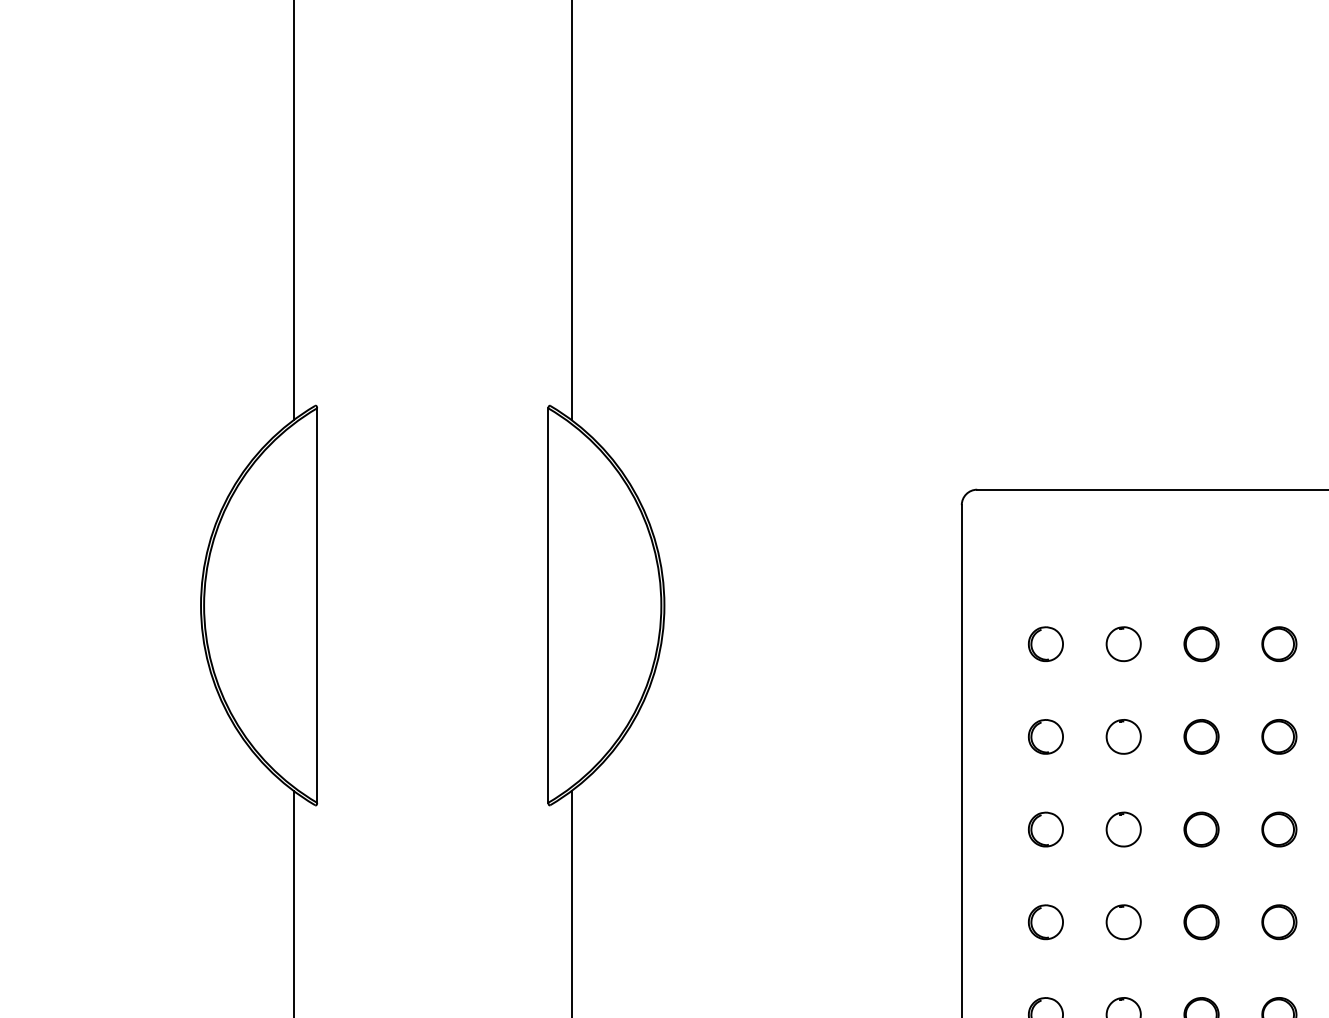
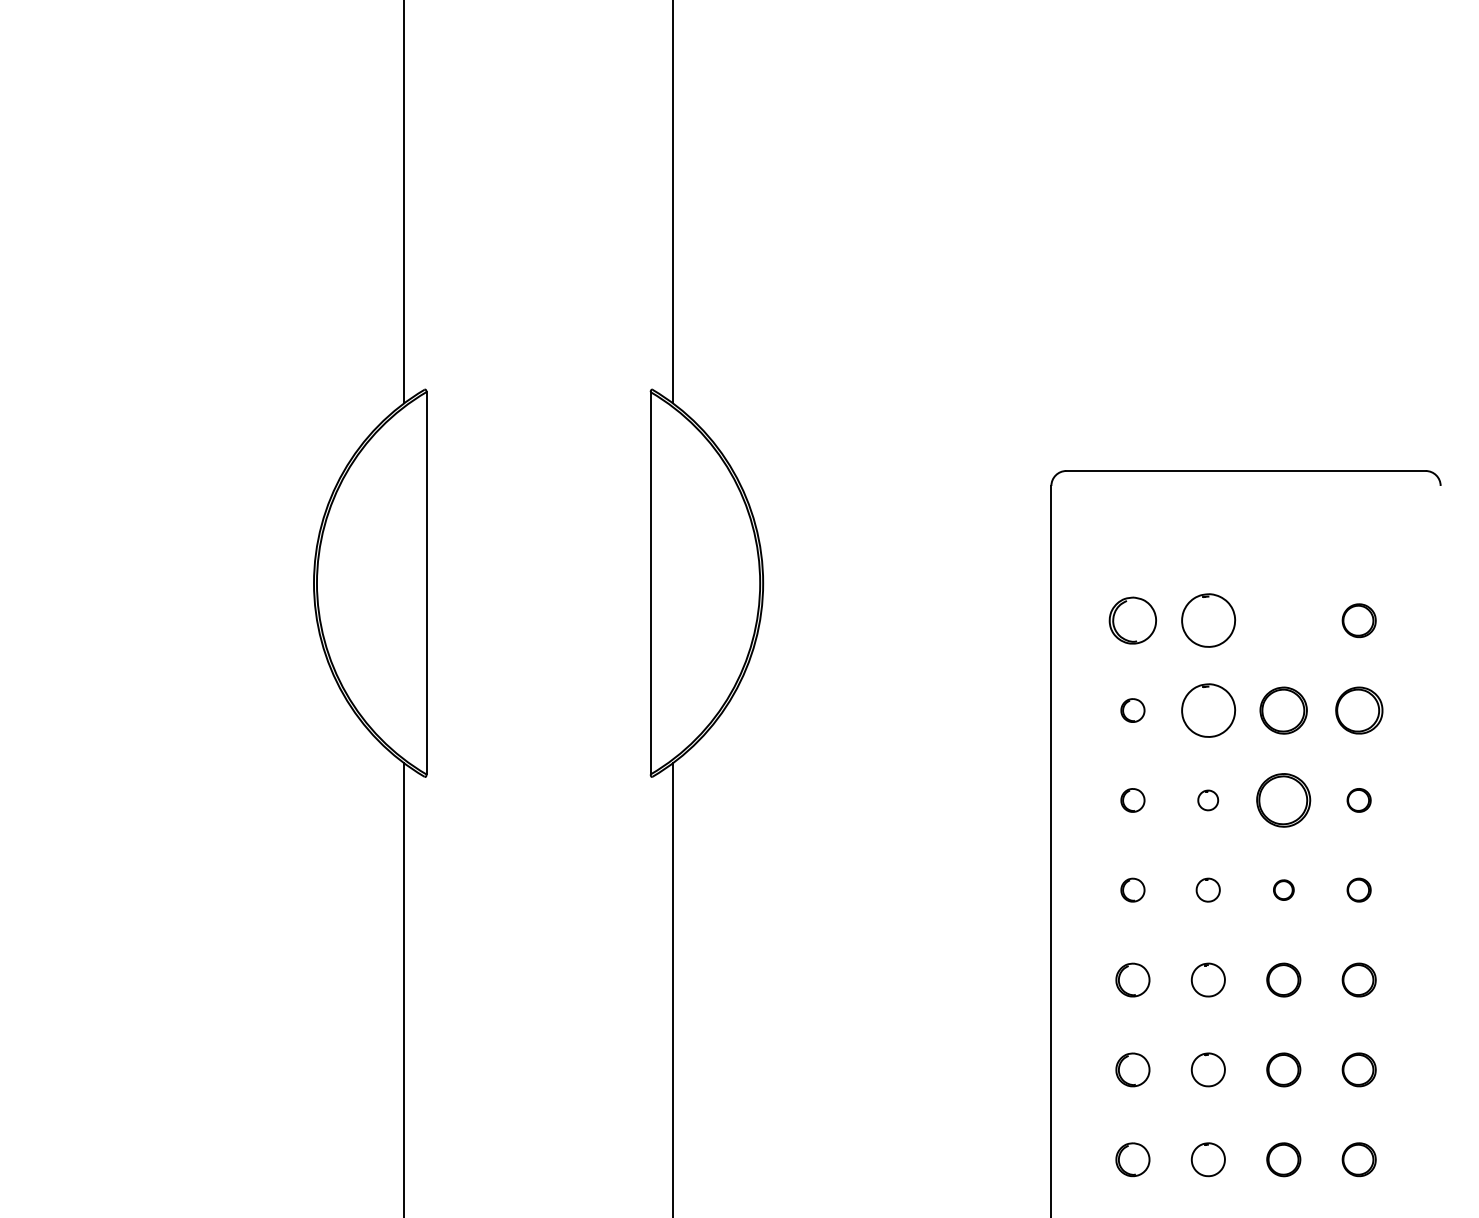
part: (1045, 643) -> (1132, 620), size x1.4
part: (1122, 643) -> (1207, 620), size x1.6
part: (1201, 643) -> (1283, 620), removed
part: (1045, 736) -> (1132, 710), size x0.7
part: (1122, 736) -> (1207, 710), size x1.6
part: (1201, 736) -> (1283, 710), size x1.4
part: (1278, 736) -> (1358, 710), size x1.4
part: (1045, 829) -> (1132, 800), size x0.7
part: (1122, 829) -> (1207, 800), size x0.6
part: (1201, 829) -> (1283, 800), size x1.6
part: (1278, 829) -> (1358, 800), size x0.7
part: (1045, 921) -> (1132, 889), size x0.7
part: (1122, 921) -> (1207, 889), size x0.7
part: (1201, 921) -> (1283, 889), size x0.6
part: (1278, 921) -> (1358, 889), size x0.7

